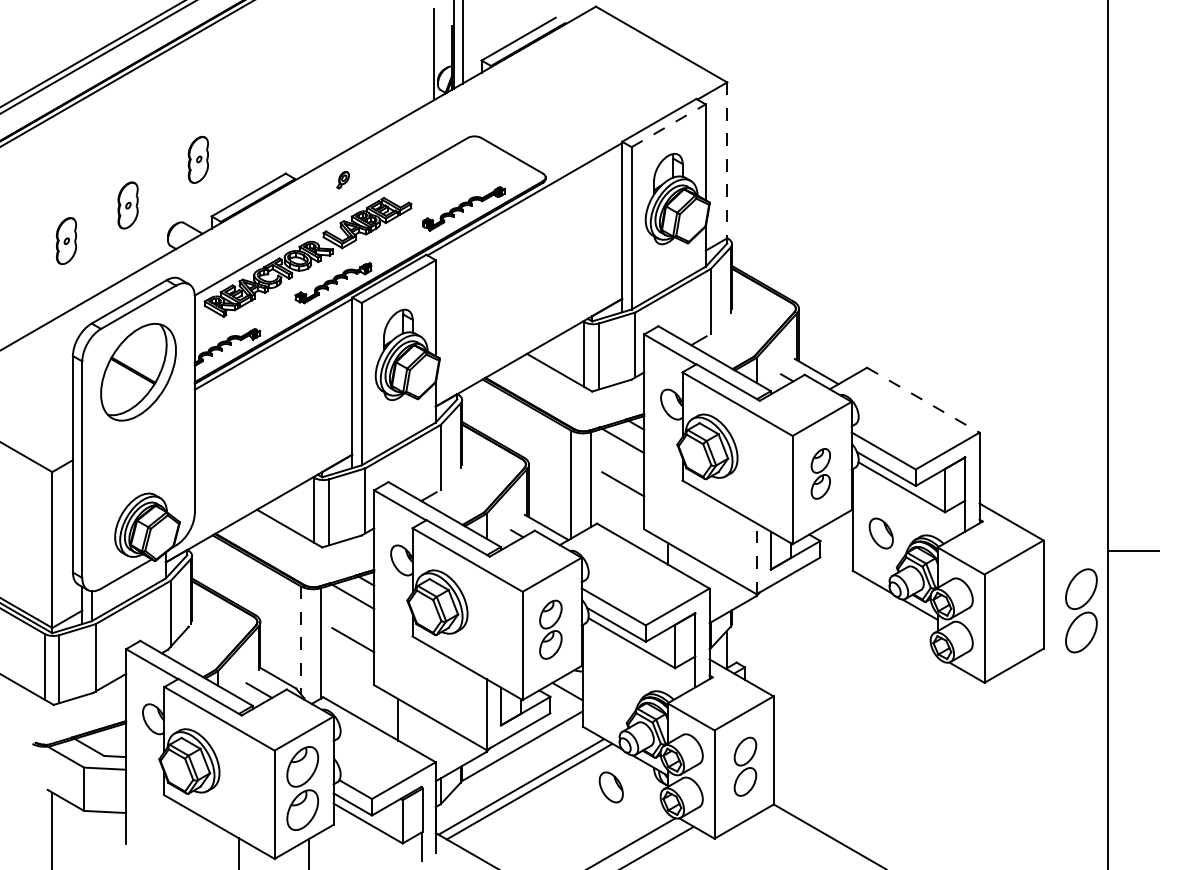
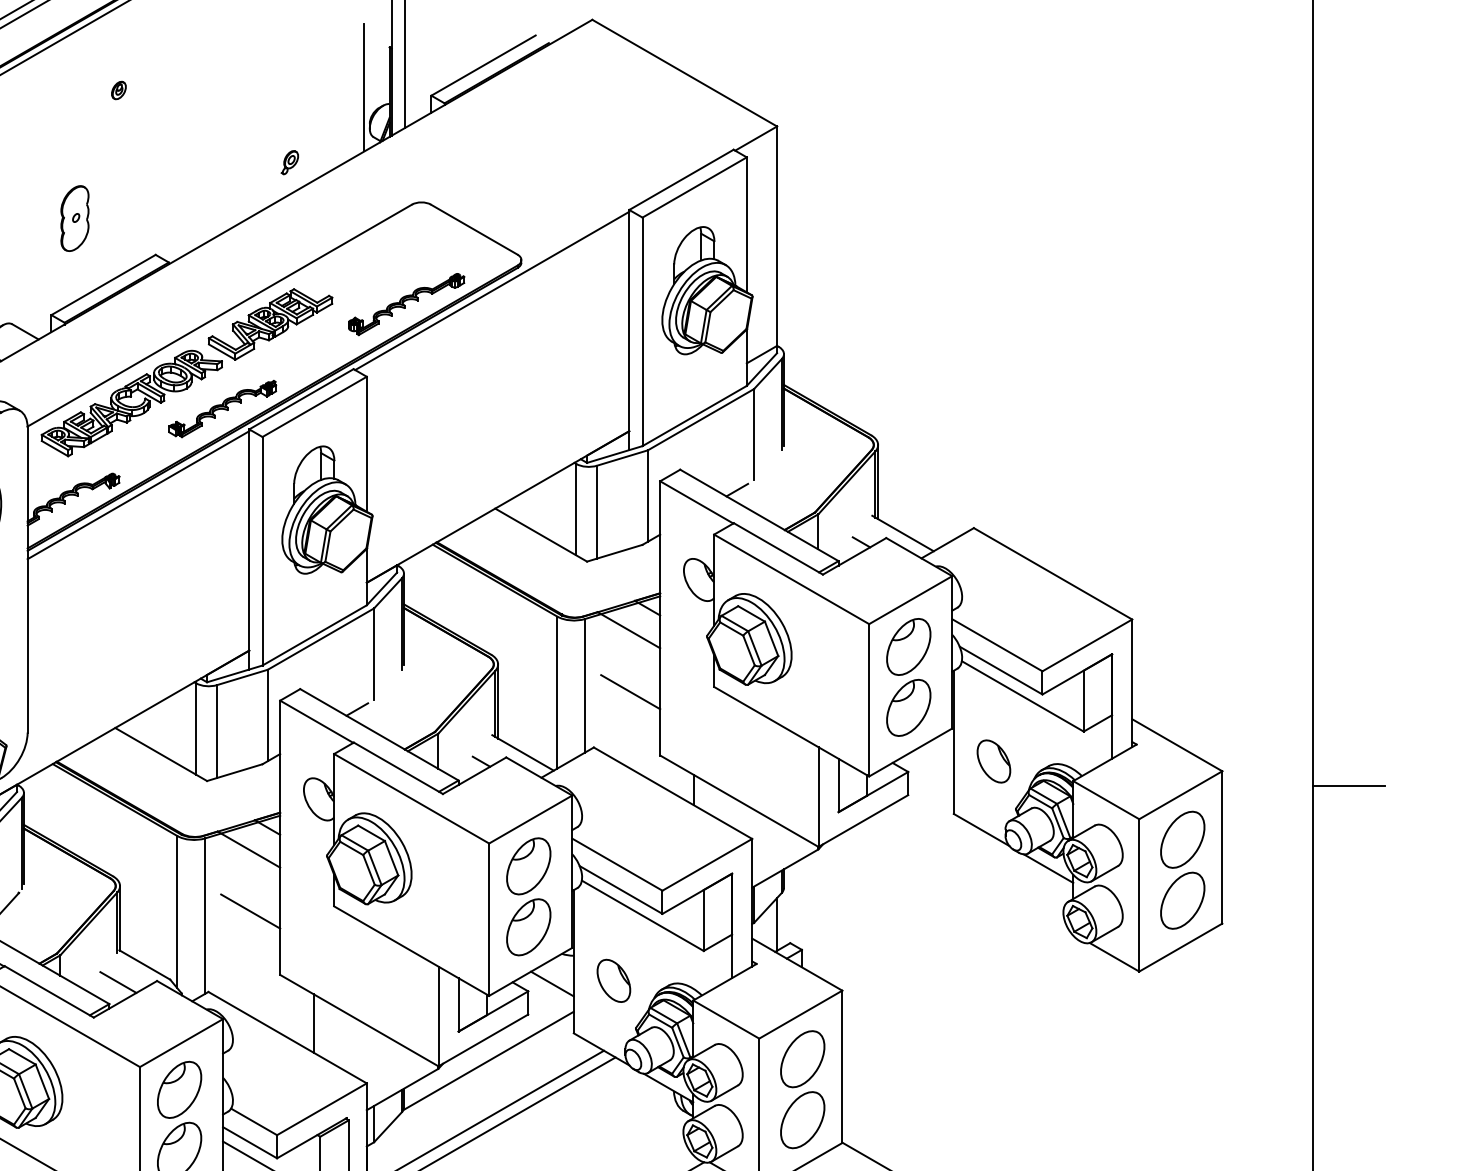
part: (259, 56) -> (118, 89), added
line: (668, 125) -> (694, 187), dashed -> solid
part: (197, 159) -> (73, 218), moved
line: (727, 160) -> (777, 236), dashed -> solid
part: (342, 180) -> (289, 163), moved
line: (923, 400) -> (1053, 574), dashed -> solid
part: (820, 473) -> (908, 676), size x1.67
line: (756, 558) -> (818, 796), dashed -> solid
part: (1081, 610) -> (1182, 869), moved
part: (550, 629) -> (528, 896), size x1.43
line: (301, 640) -> (177, 912), dashed -> solid
part: (745, 766) -> (802, 1089), size x1.43
part: (610, 787) -> (612, 980), moved

